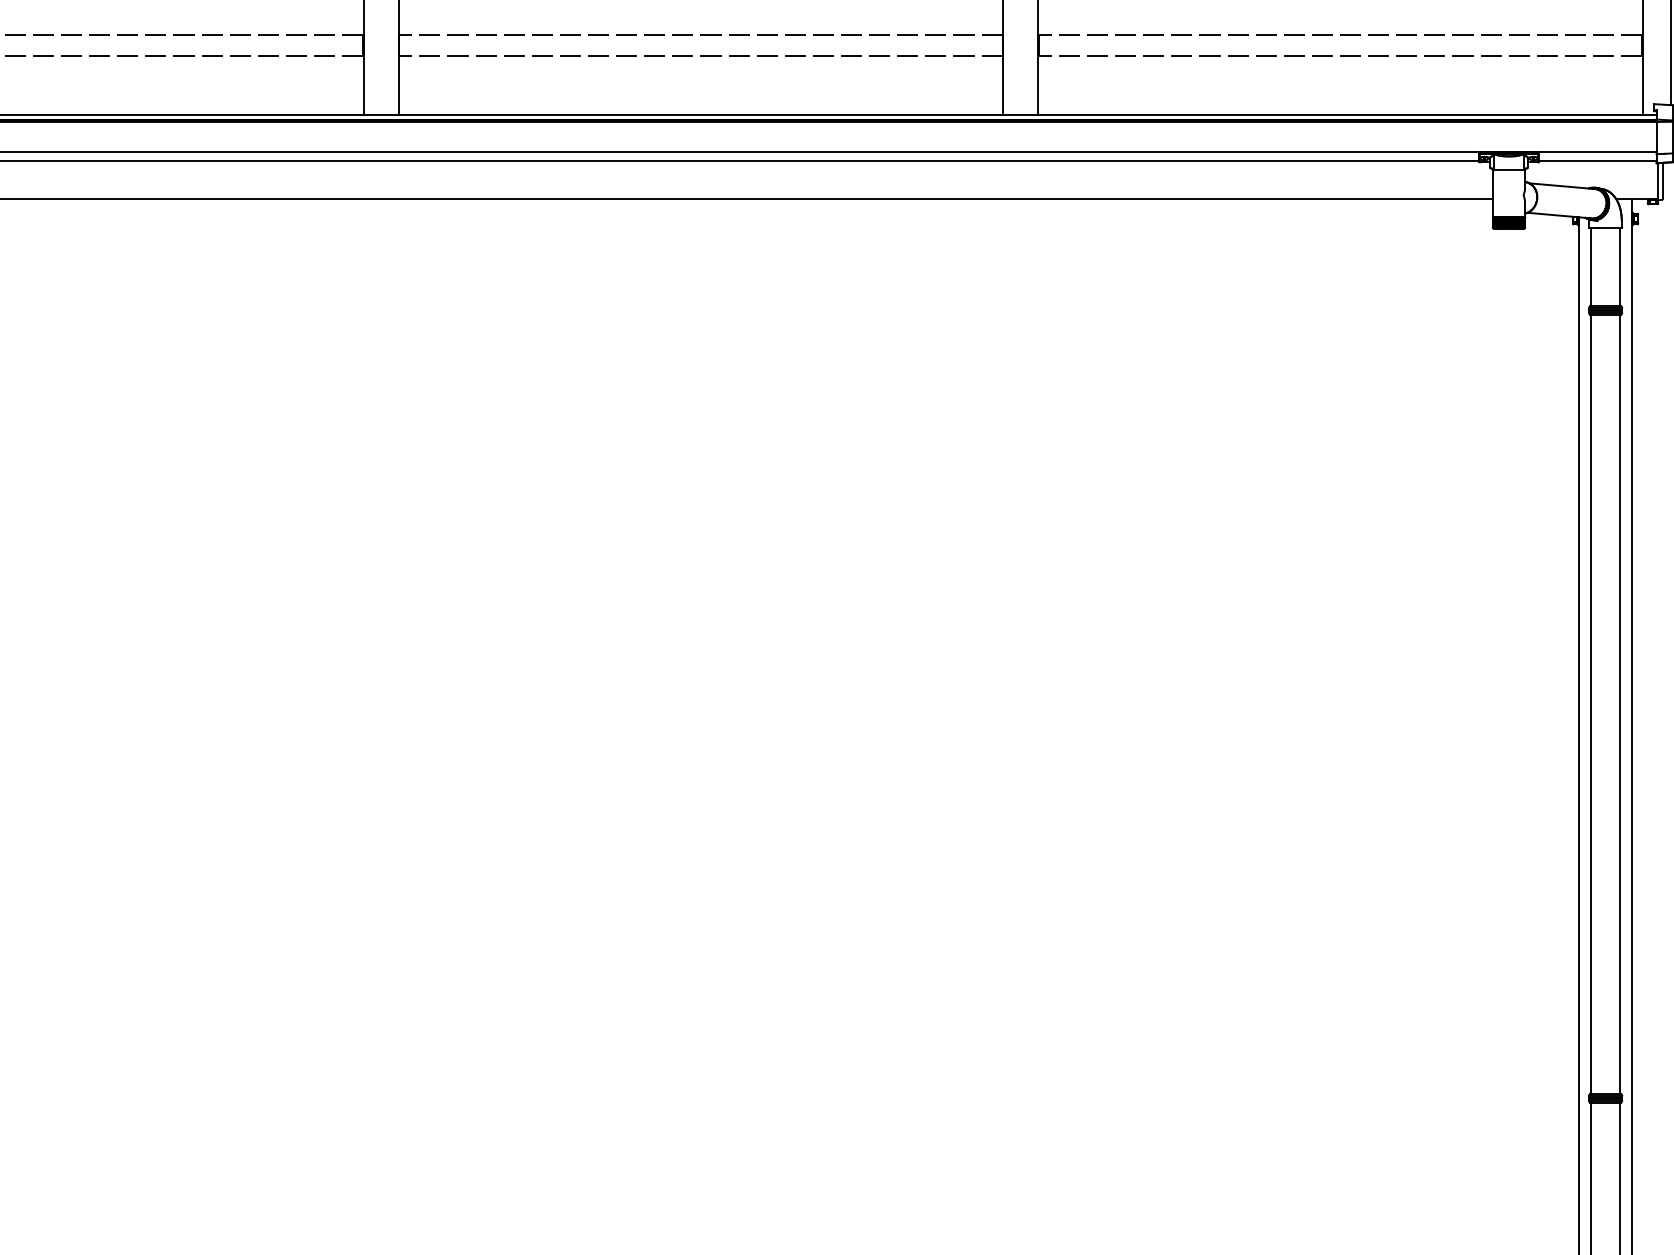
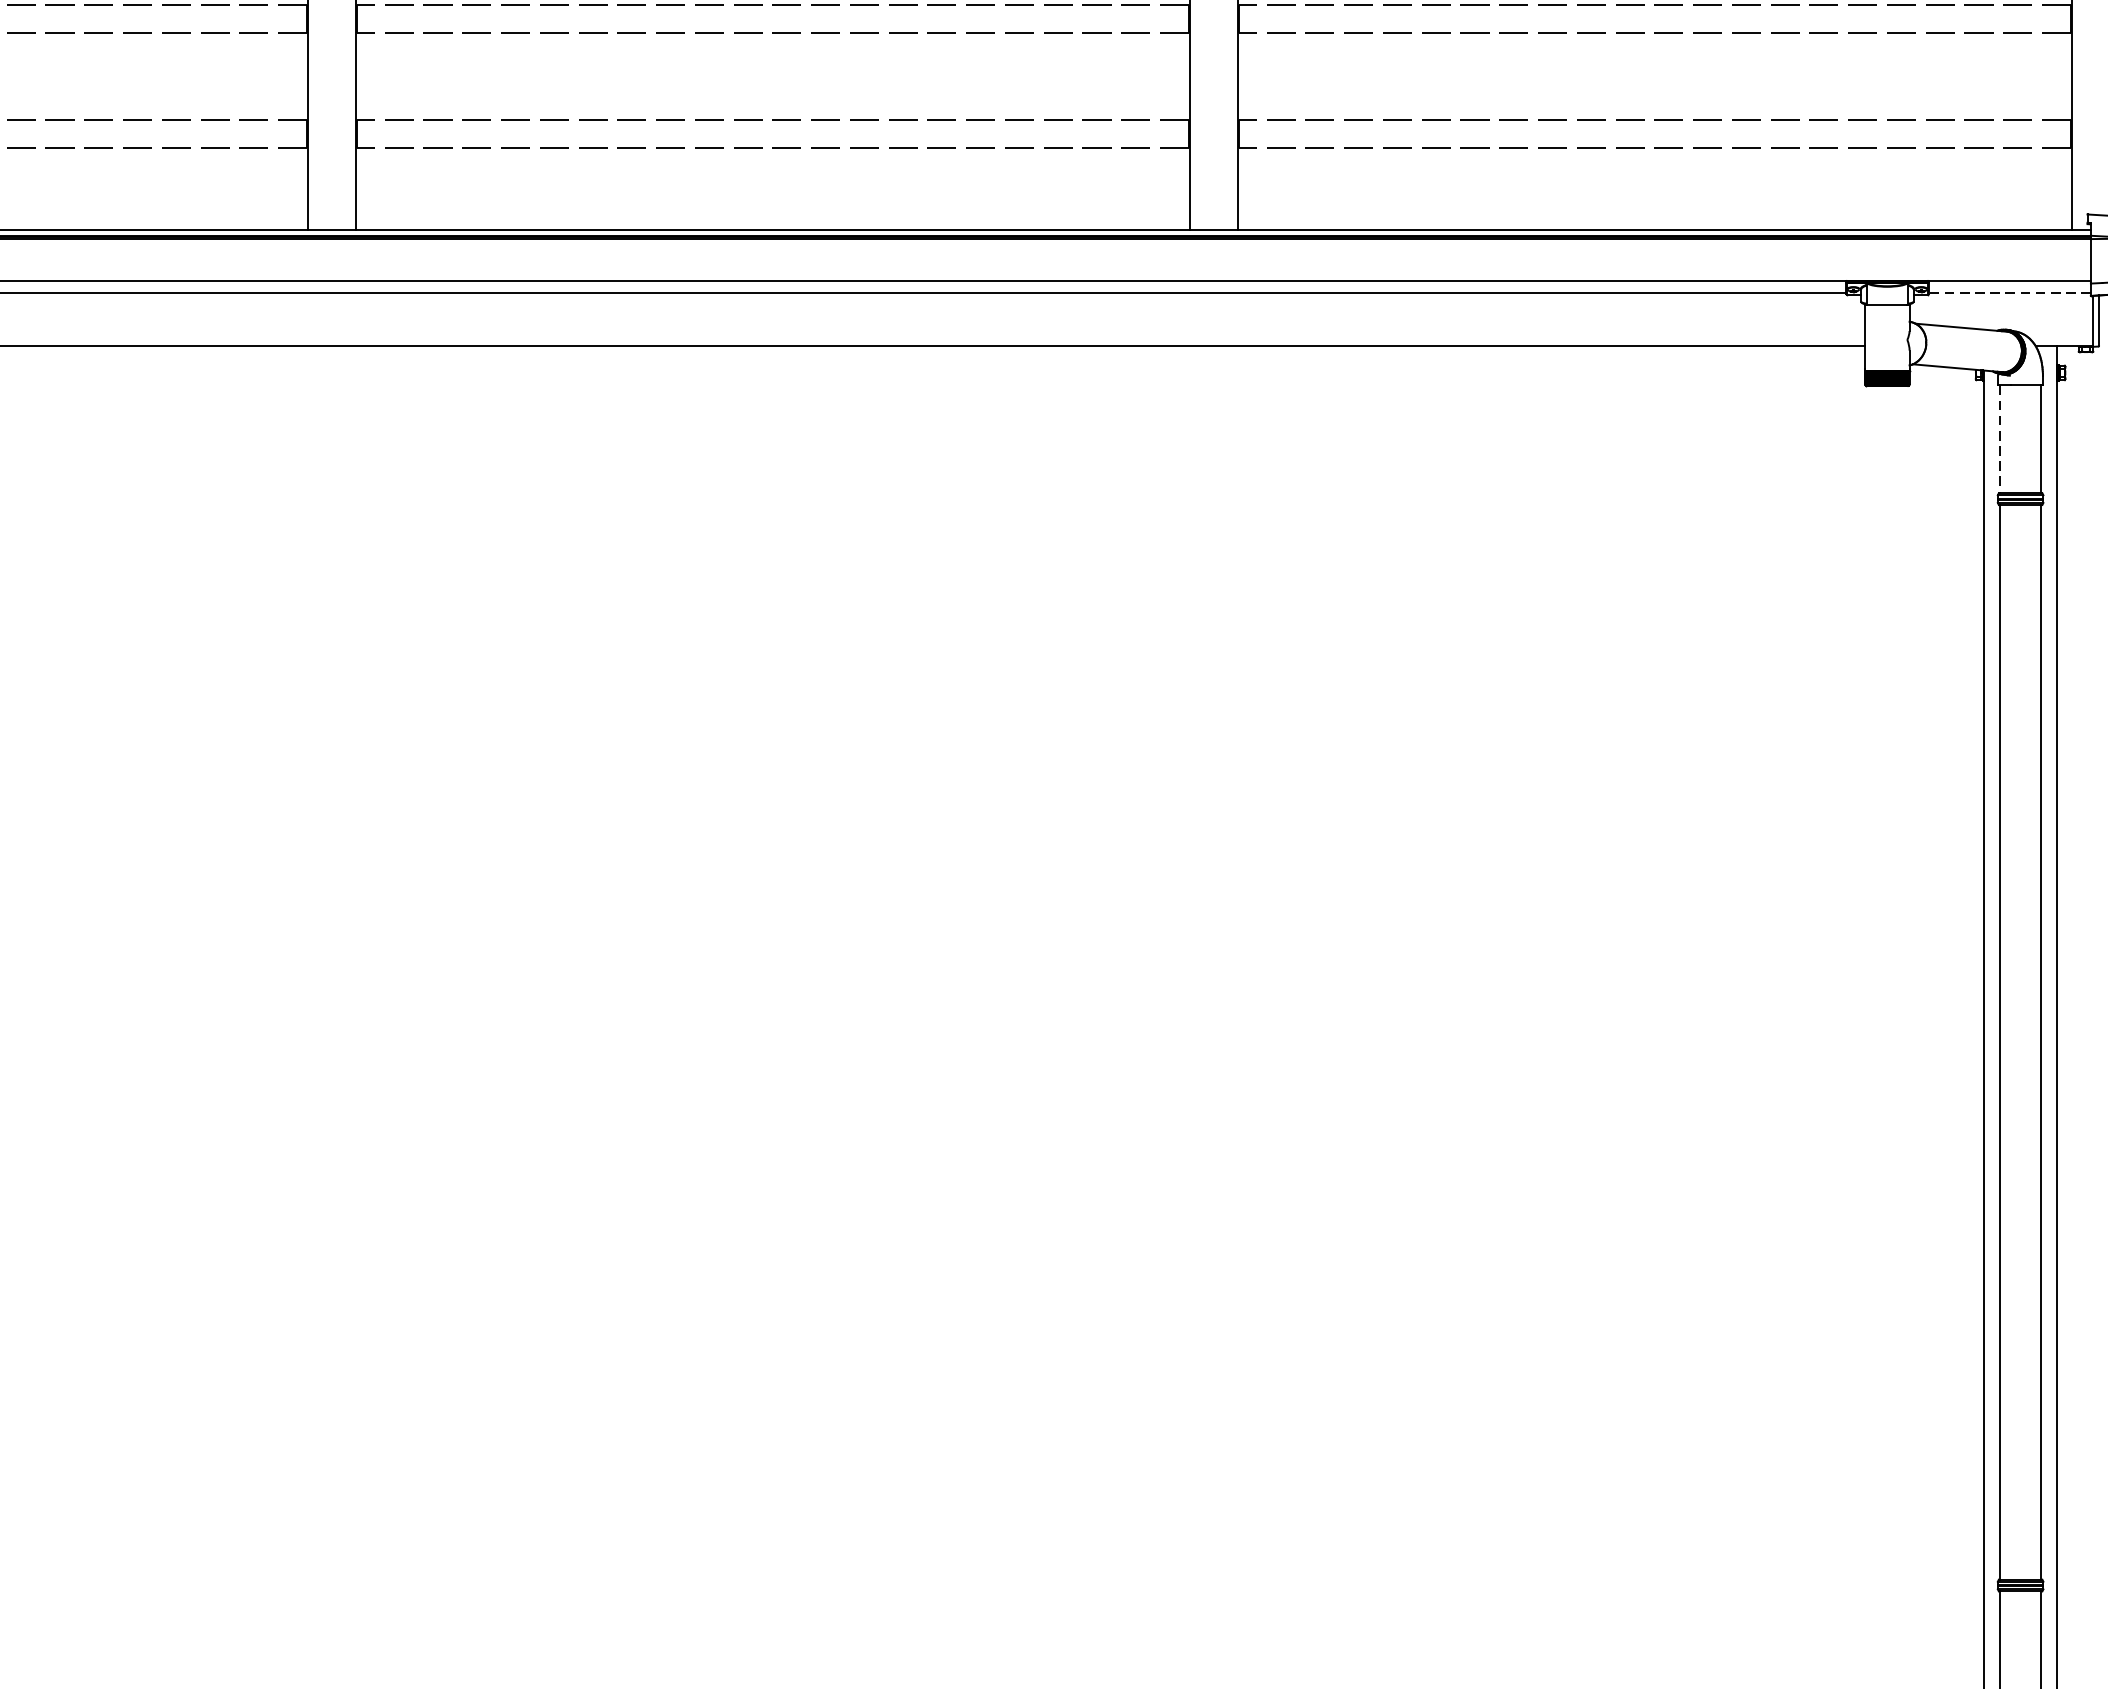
line: (1597, 160) -> (2009, 292), solid -> dashed
line: (1590, 267) -> (1999, 439), solid -> dashed

